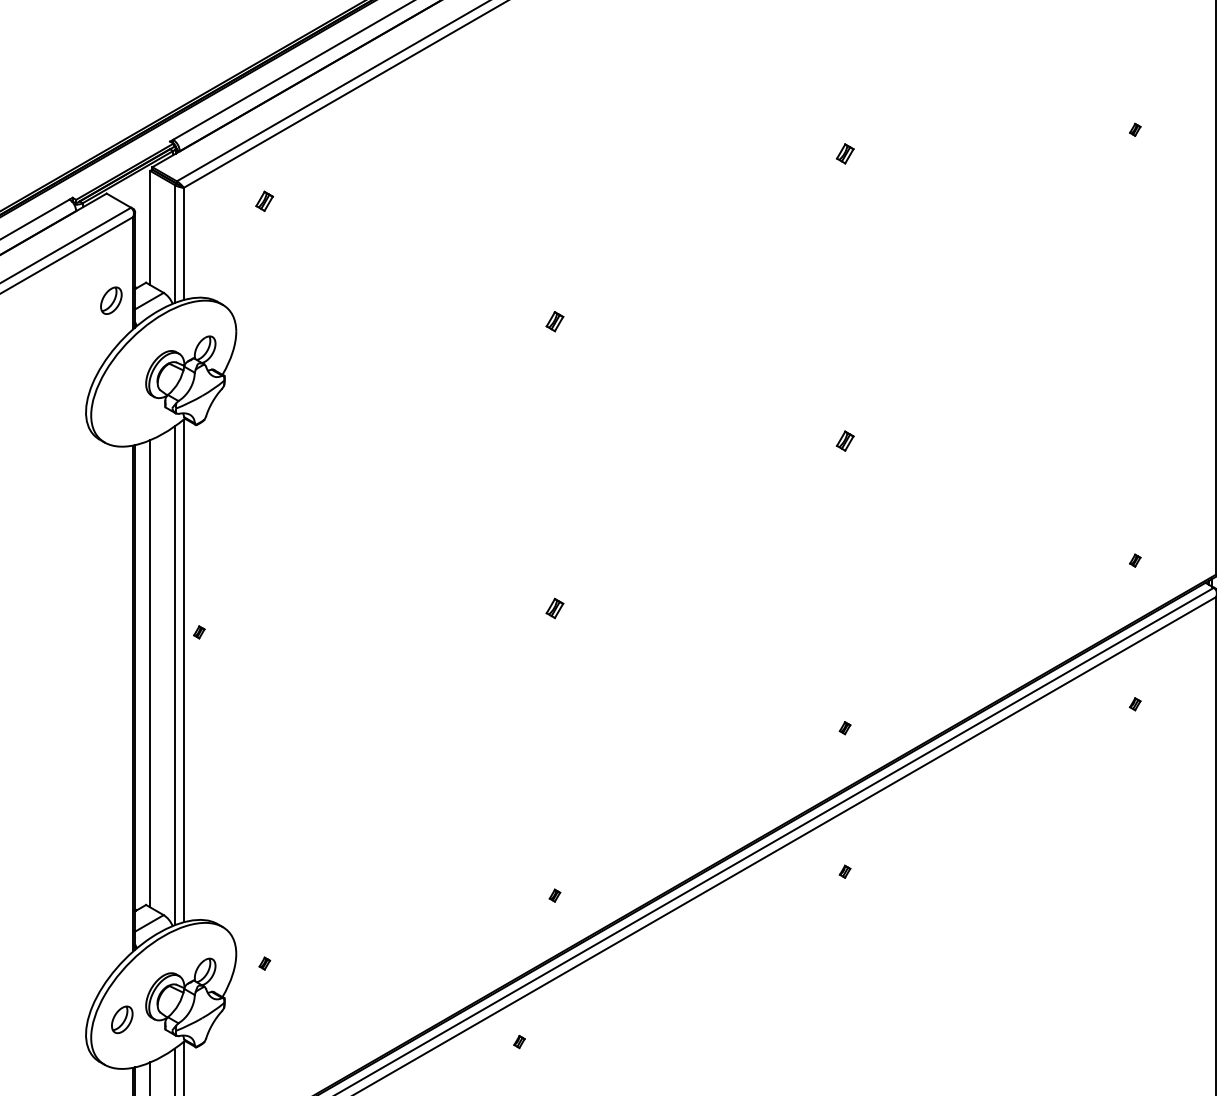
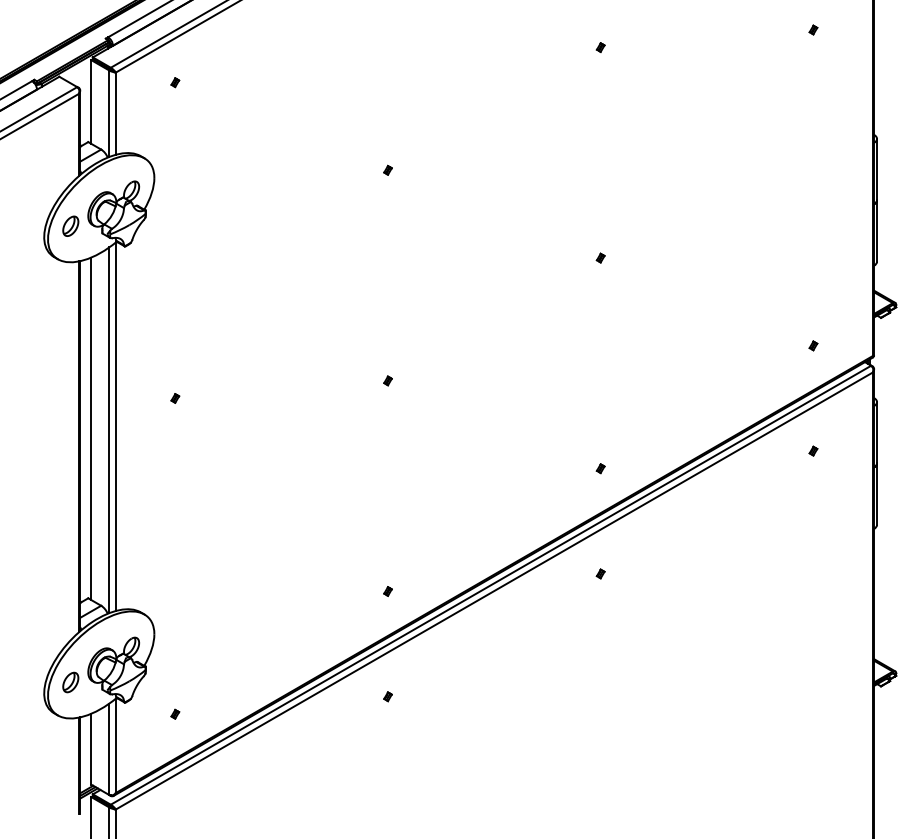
part: (844, 153) -> (600, 47), size x0.62
part: (265, 201) -> (175, 82), size x0.62
part: (110, 299) -> (70, 225), moved
part: (554, 320) -> (387, 169), size x0.62
part: (844, 440) -> (600, 257), size x0.62
part: (554, 607) -> (387, 380), size x0.62
part: (199, 632) -> (175, 398), moved
part: (265, 962) -> (175, 713), moved
part: (518, 1041) -> (387, 696), moved

